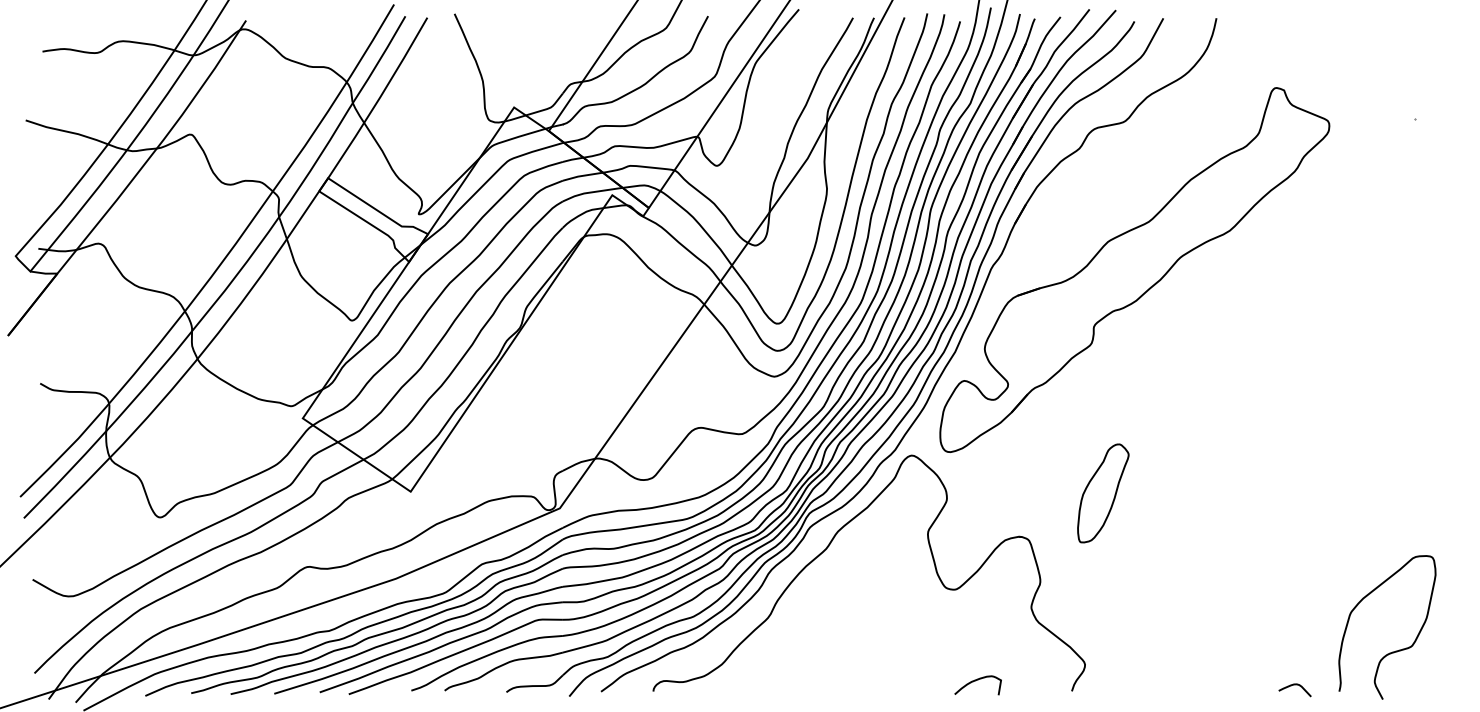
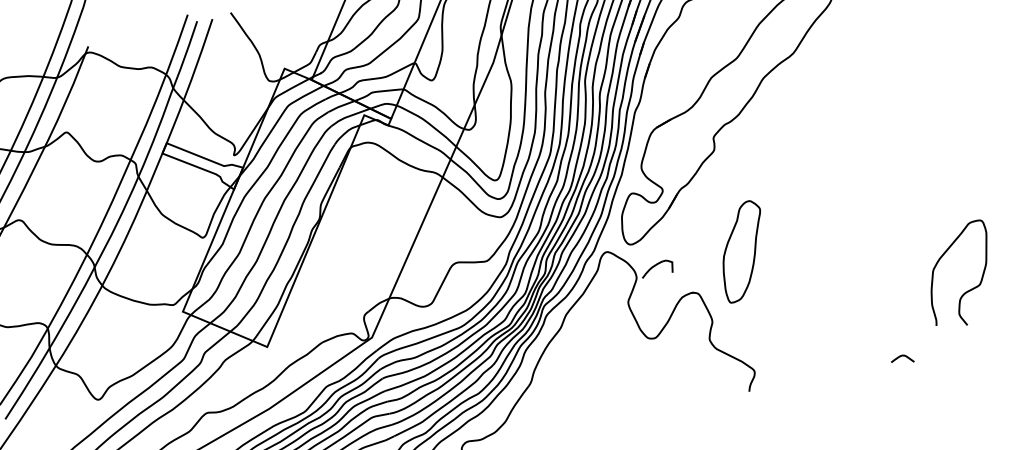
part: (1103, 493) -> (743, 251), size x1.4
curve: (1395, 650) -> (969, 289), moved
curve: (975, 681) -> (654, 266), moved

